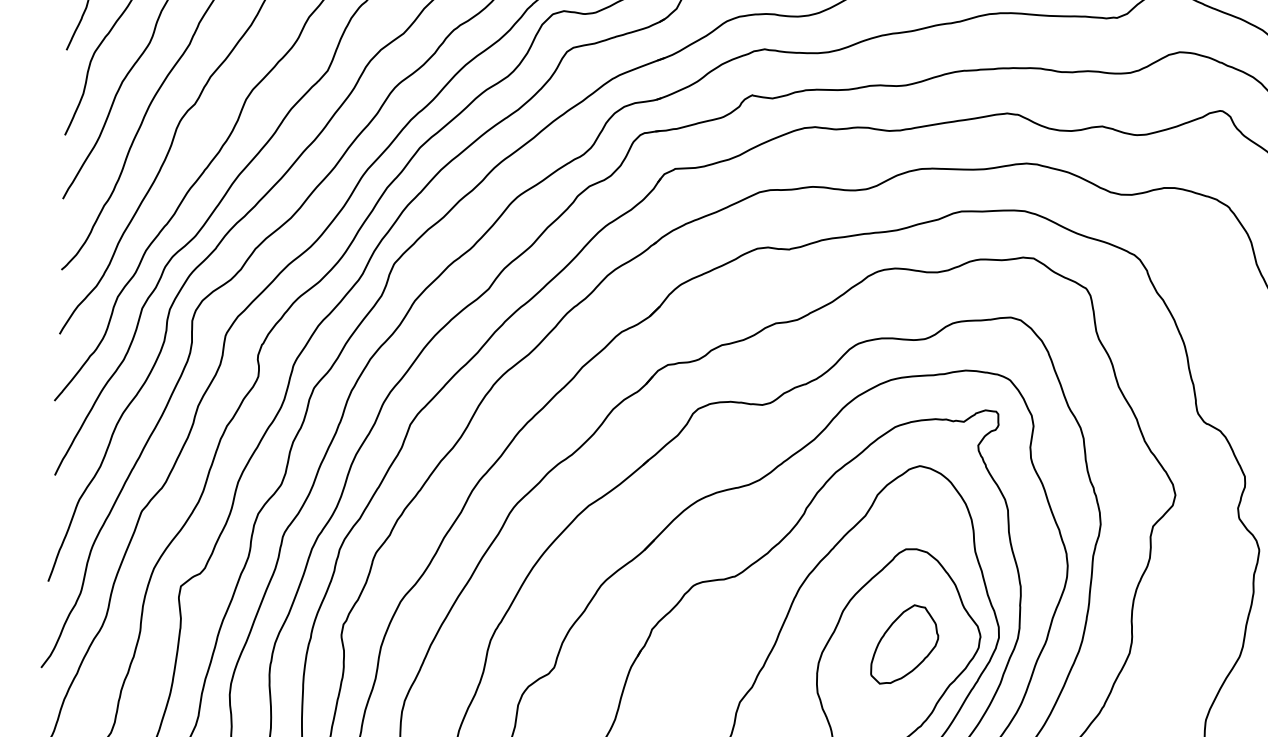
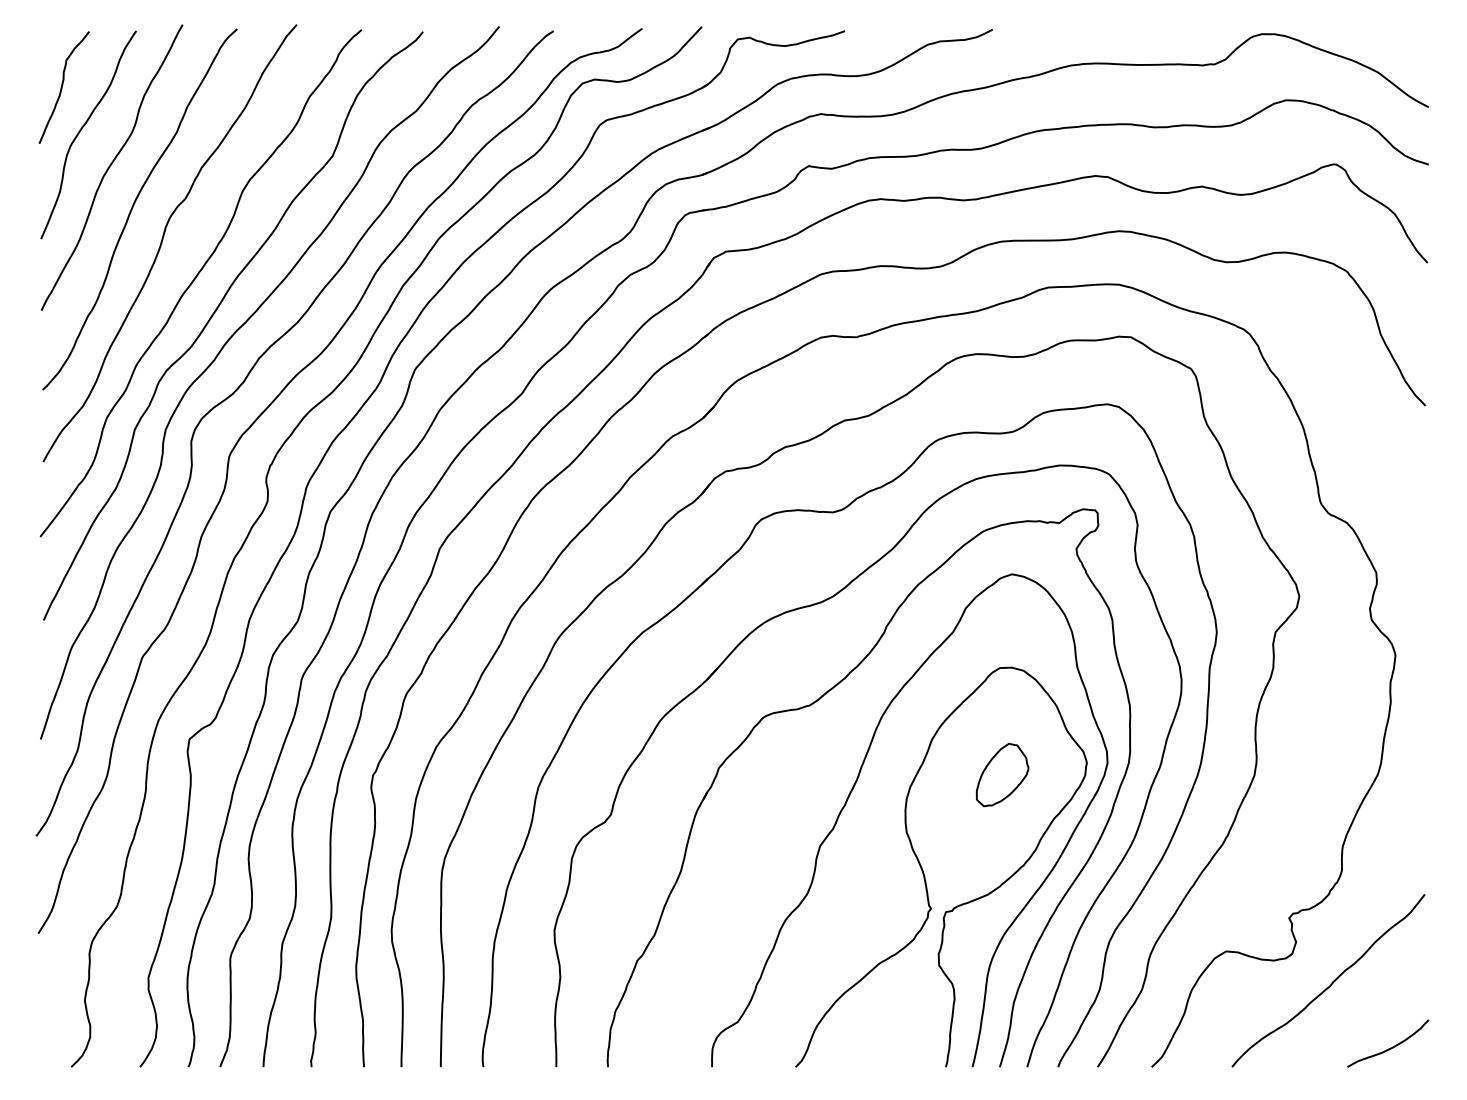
part: (904, 644) -> (1002, 774), size x0.7

